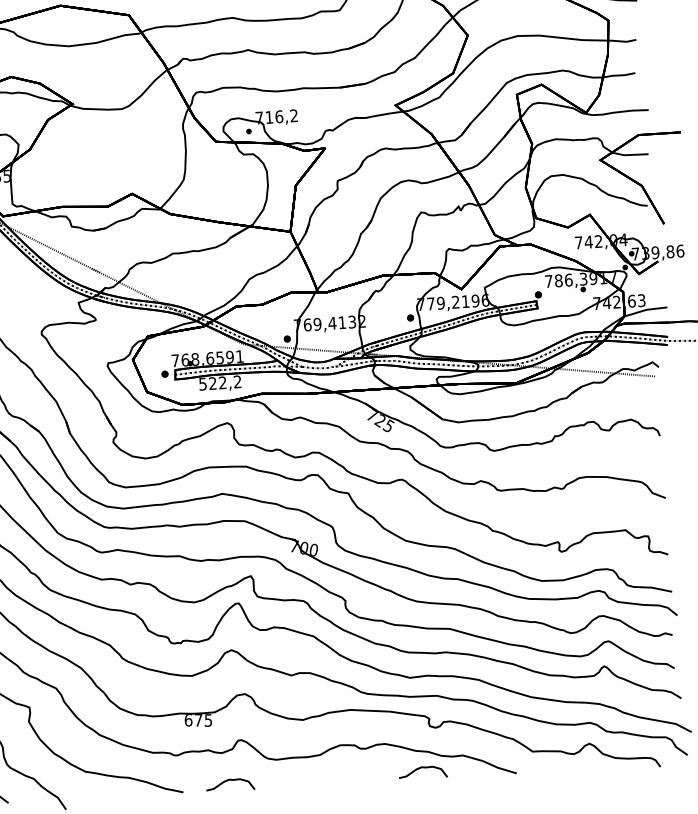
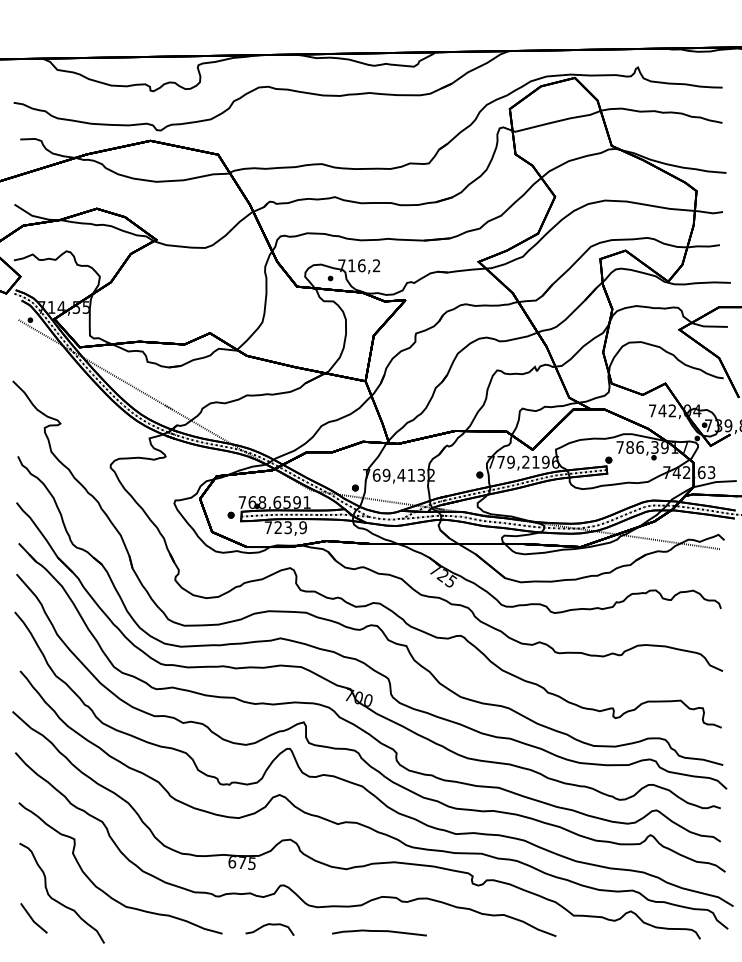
text: (220, 382) -> (285, 527), 522,2 -> 723,9
curve: (421, 768) -> (461, 925), removed
curve: (339, 779) -> (379, 931), added

